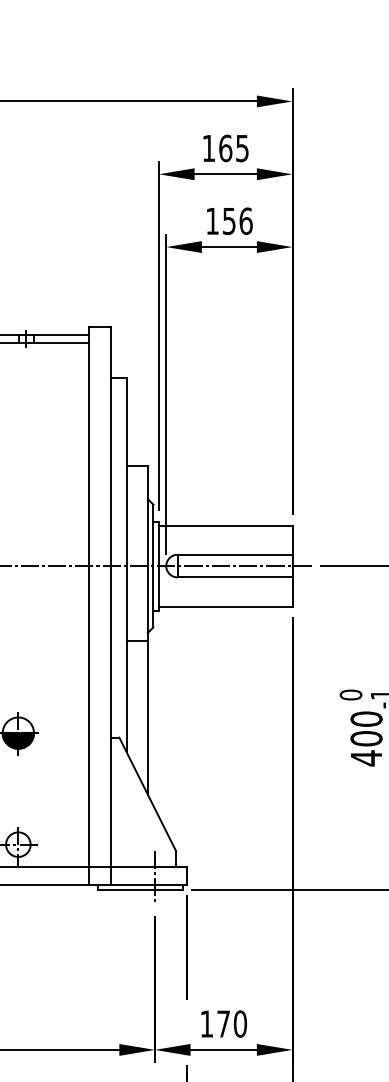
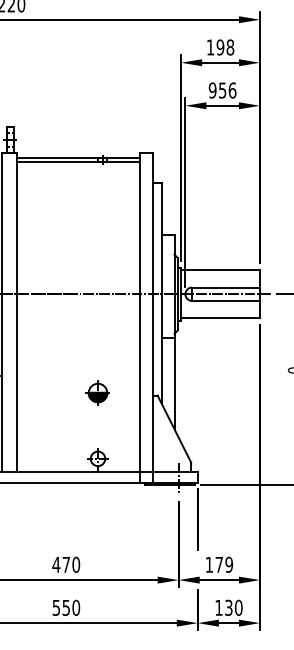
text: (234, 148) -> (225, 47), 165 -> 198
text: (212, 221) -> (212, 90), 156 -> 956
text: (239, 1023) -> (228, 564), 170 -> 179

